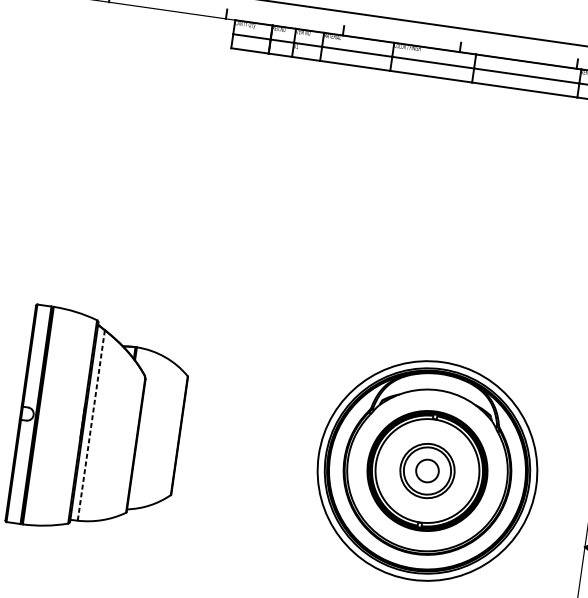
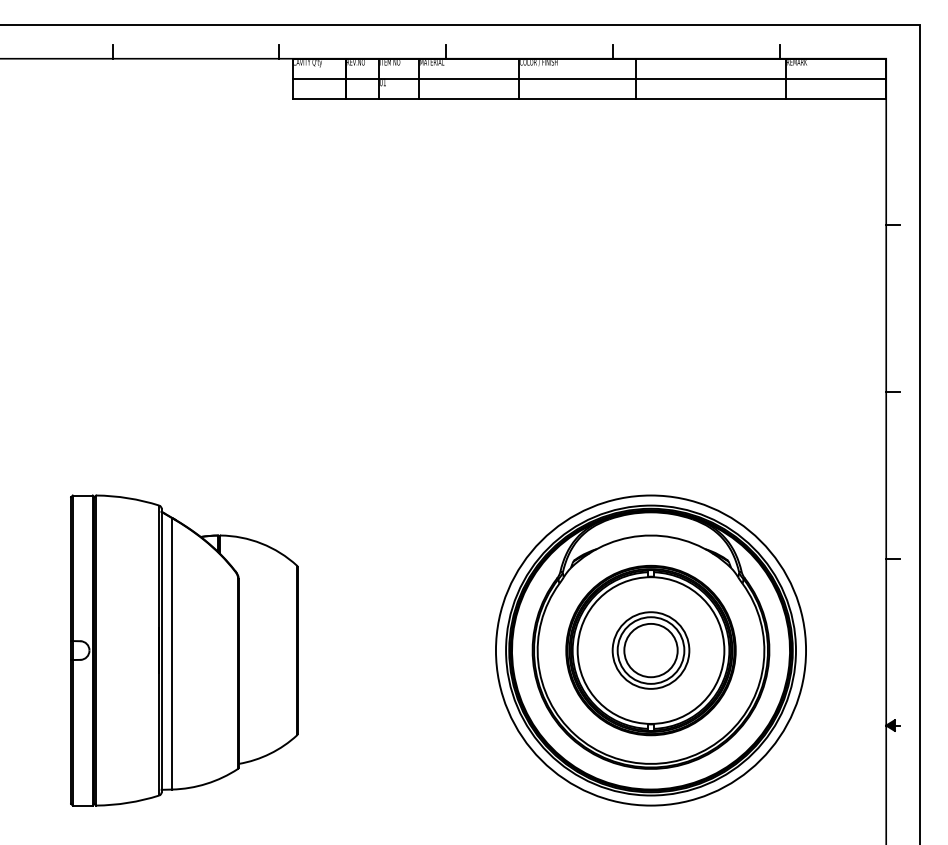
line: (91, 425) -> (172, 653), dashed -> solid
circle: (427, 470) -> (650, 650), size x1.67

